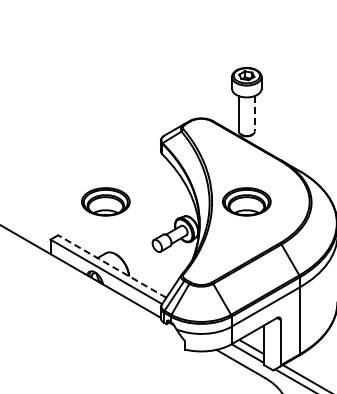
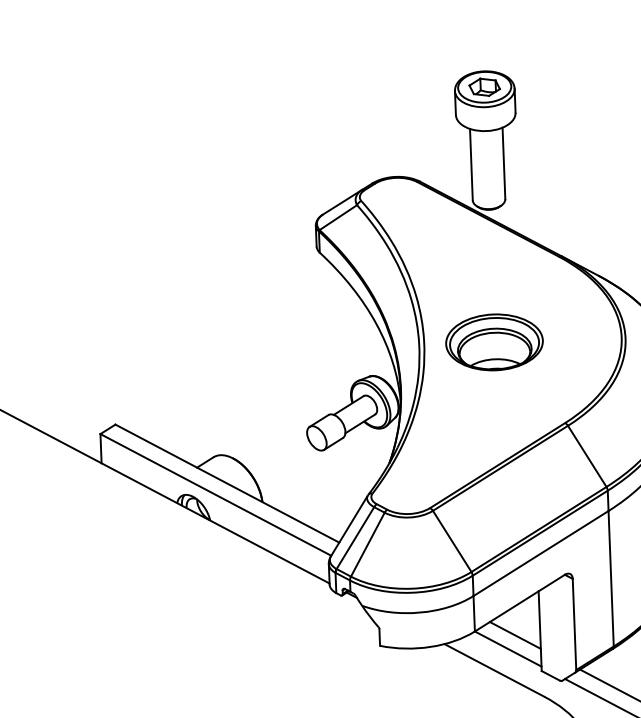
line: (254, 113) -> (503, 162), dashed -> solid
part: (105, 201) -> (208, 352), removed
line: (111, 266) -> (225, 483), dashed -> solid

